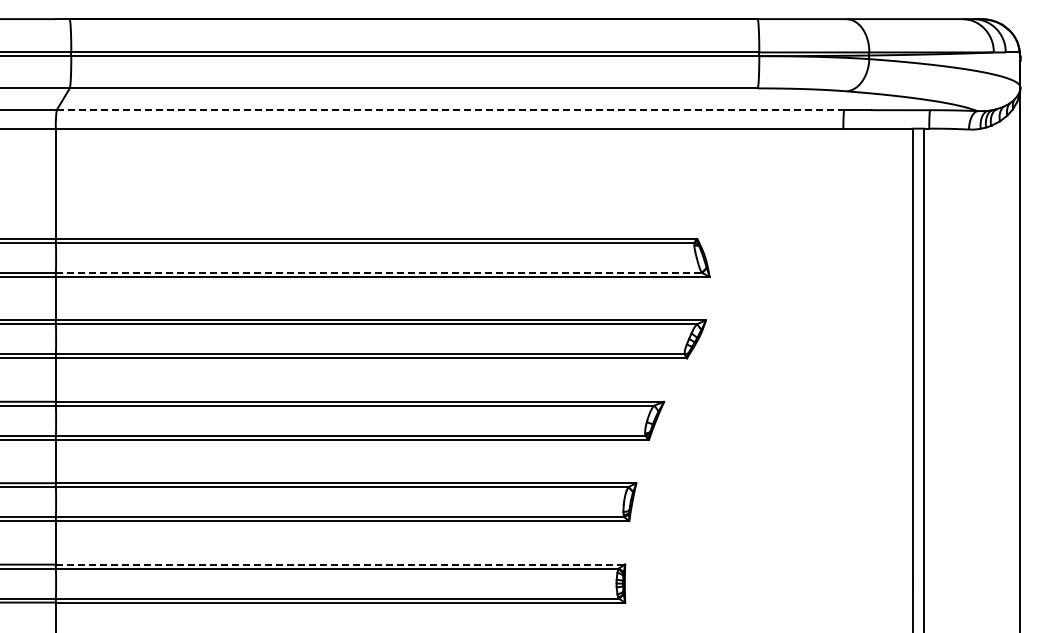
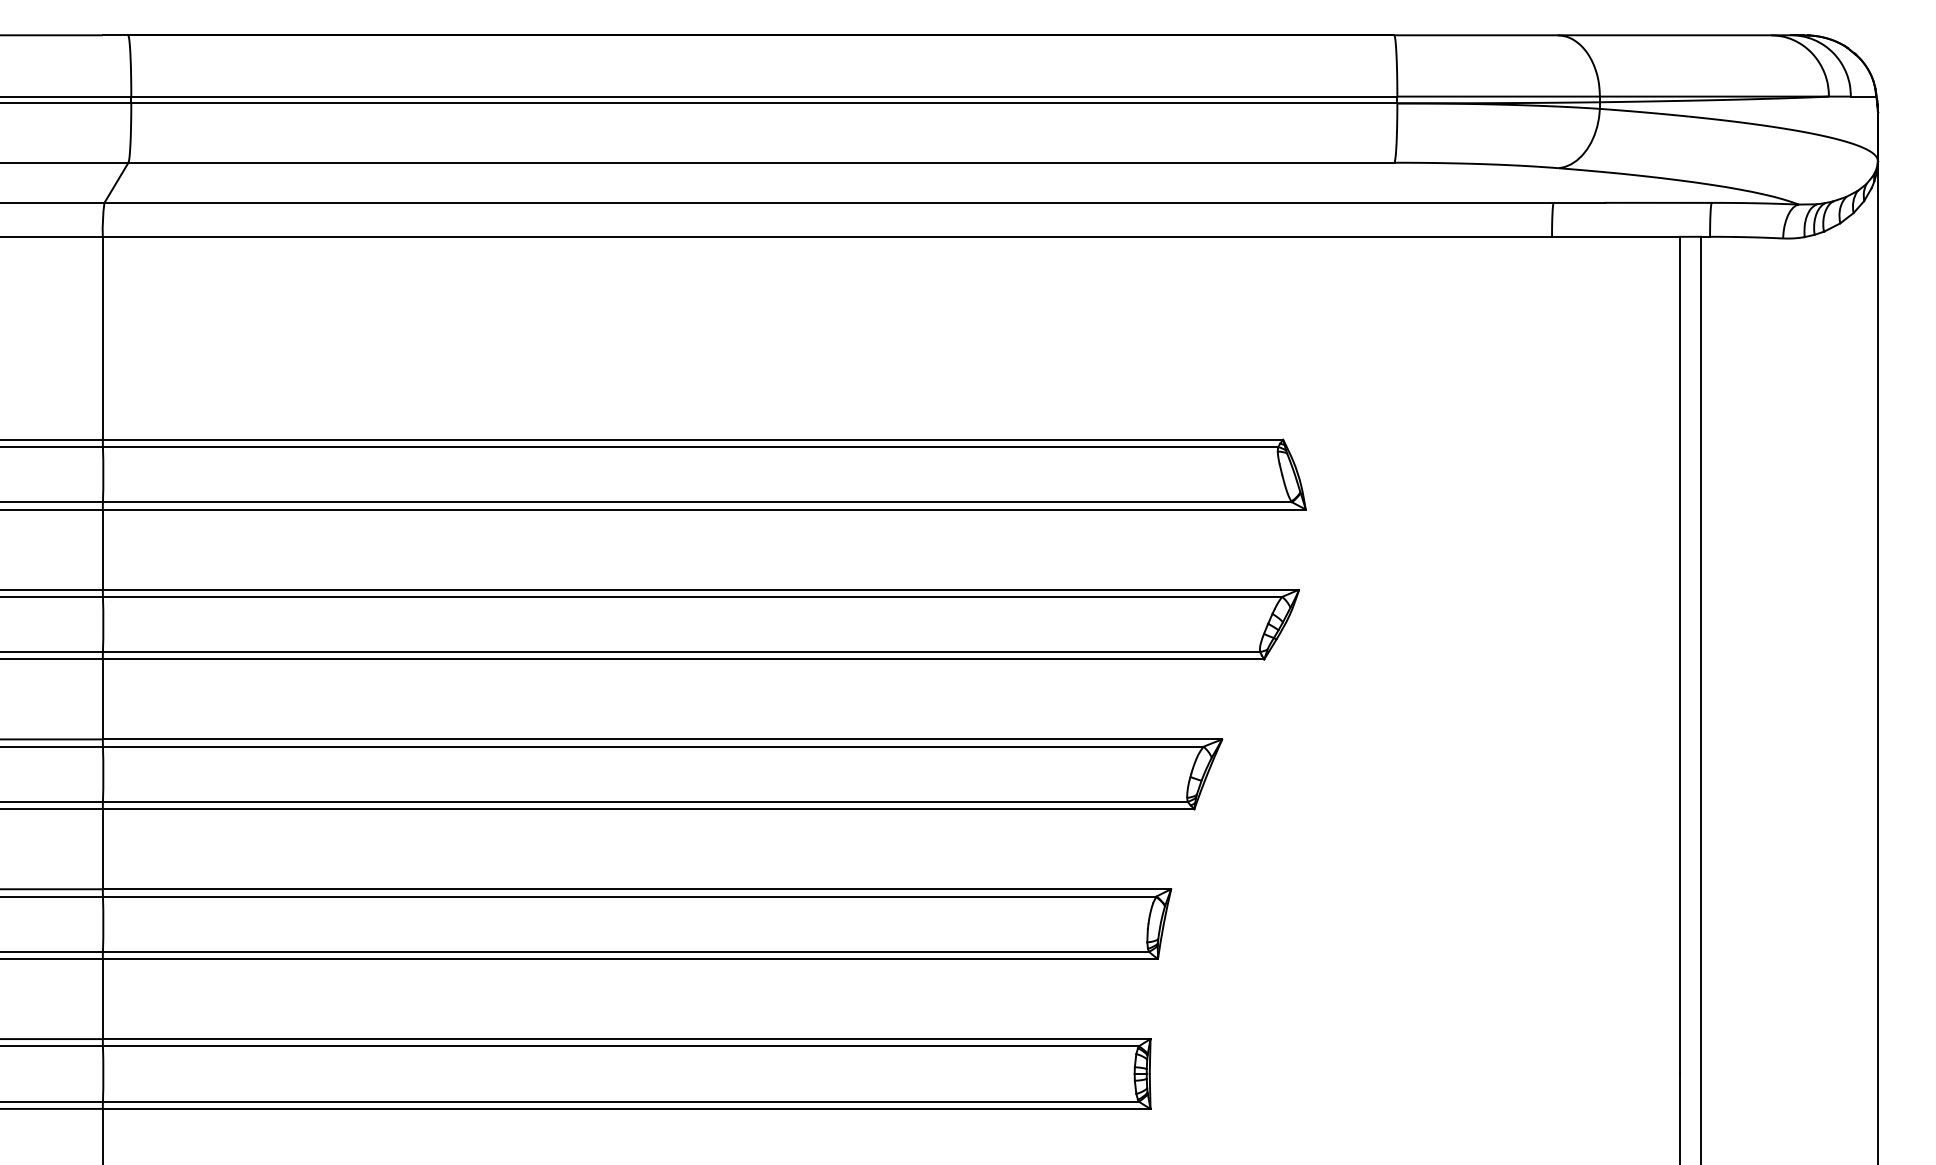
line: (450, 110) -> (829, 203), dashed -> solid
line: (379, 272) -> (698, 501), dashed -> solid
line: (340, 564) -> (626, 1038), dashed -> solid

